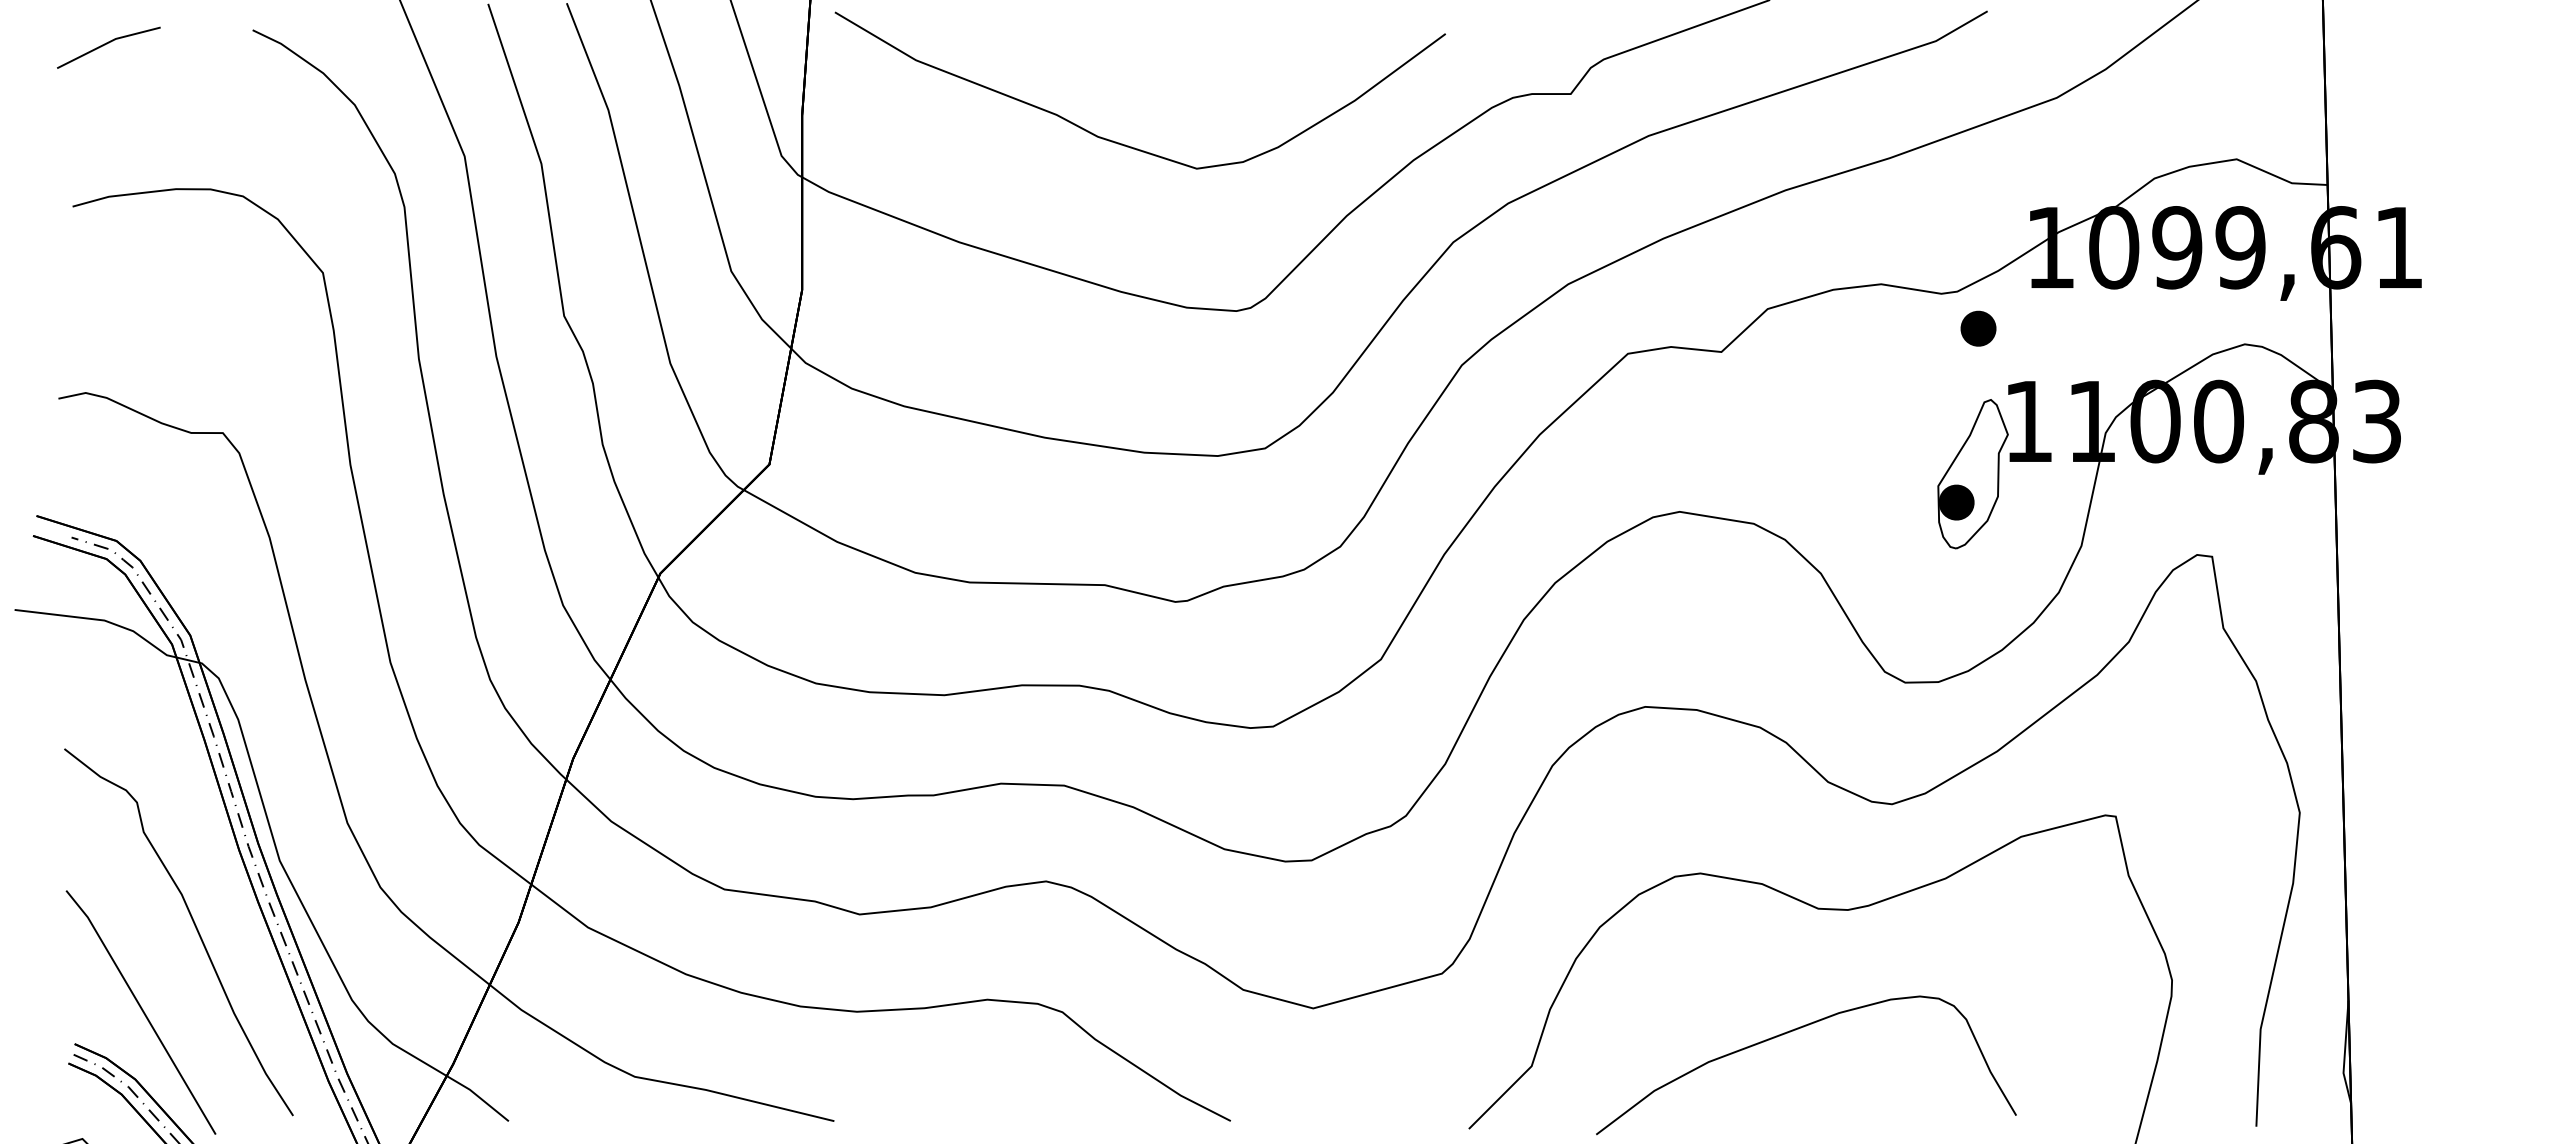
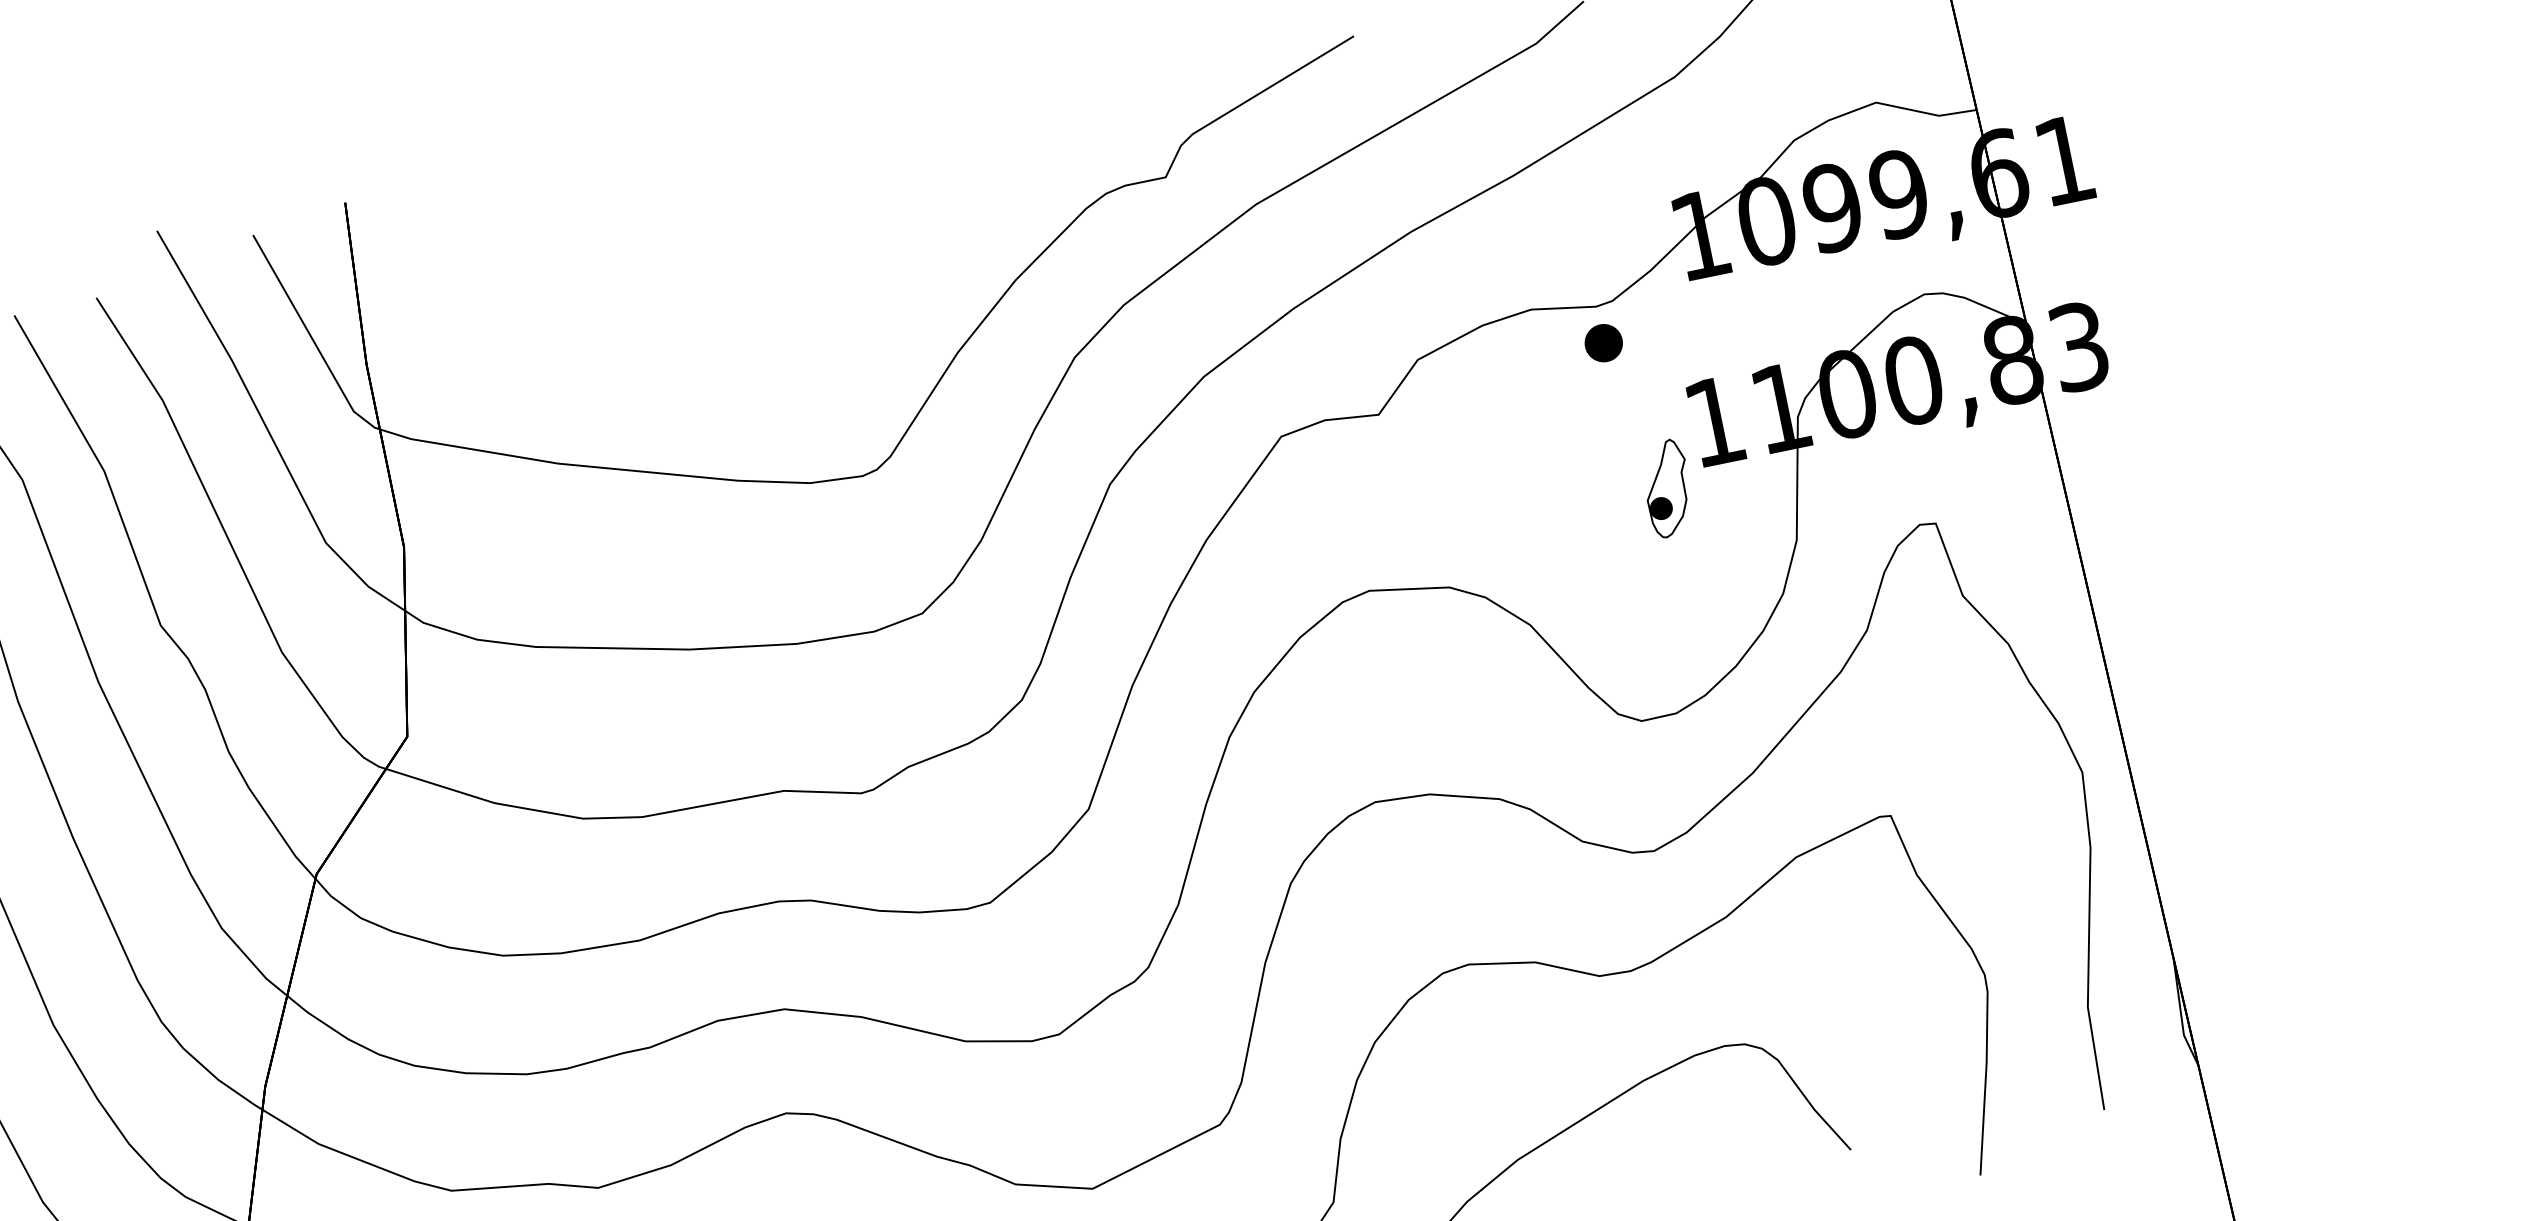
curve: (1122, 143) -> (707, 325), removed
part: (1978, 328) -> (1603, 342), moved
part: (1972, 474) -> (1667, 488), size x0.6

